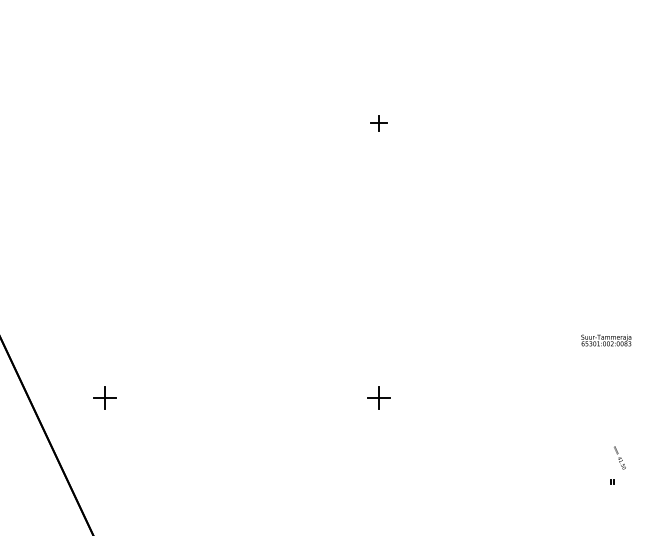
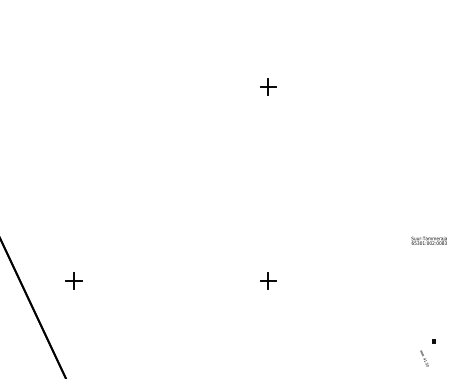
part: (378, 122) -> (267, 86), size x1.43
part: (619, 457) -> (424, 358), moved

